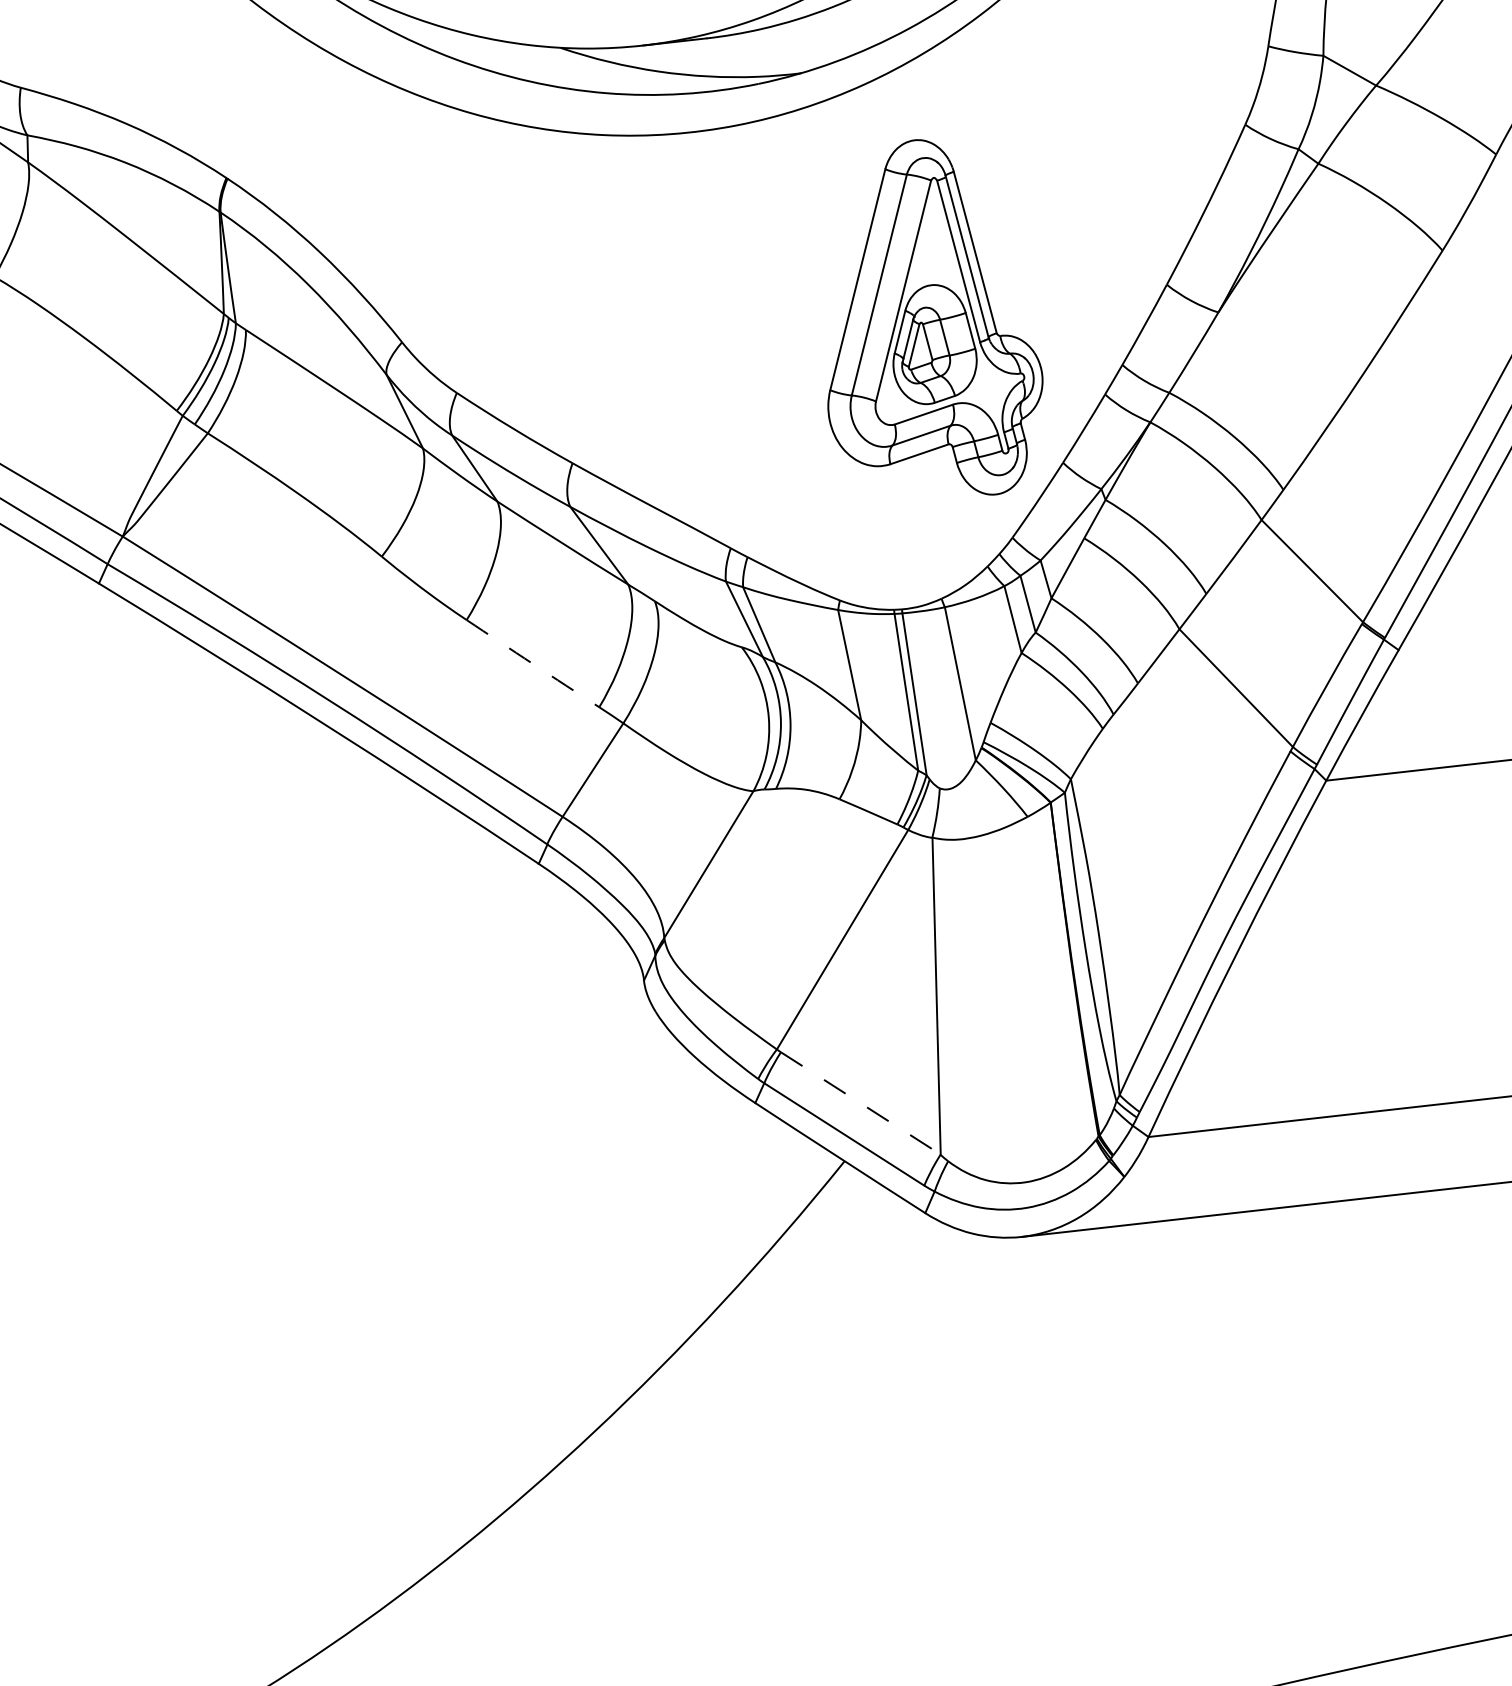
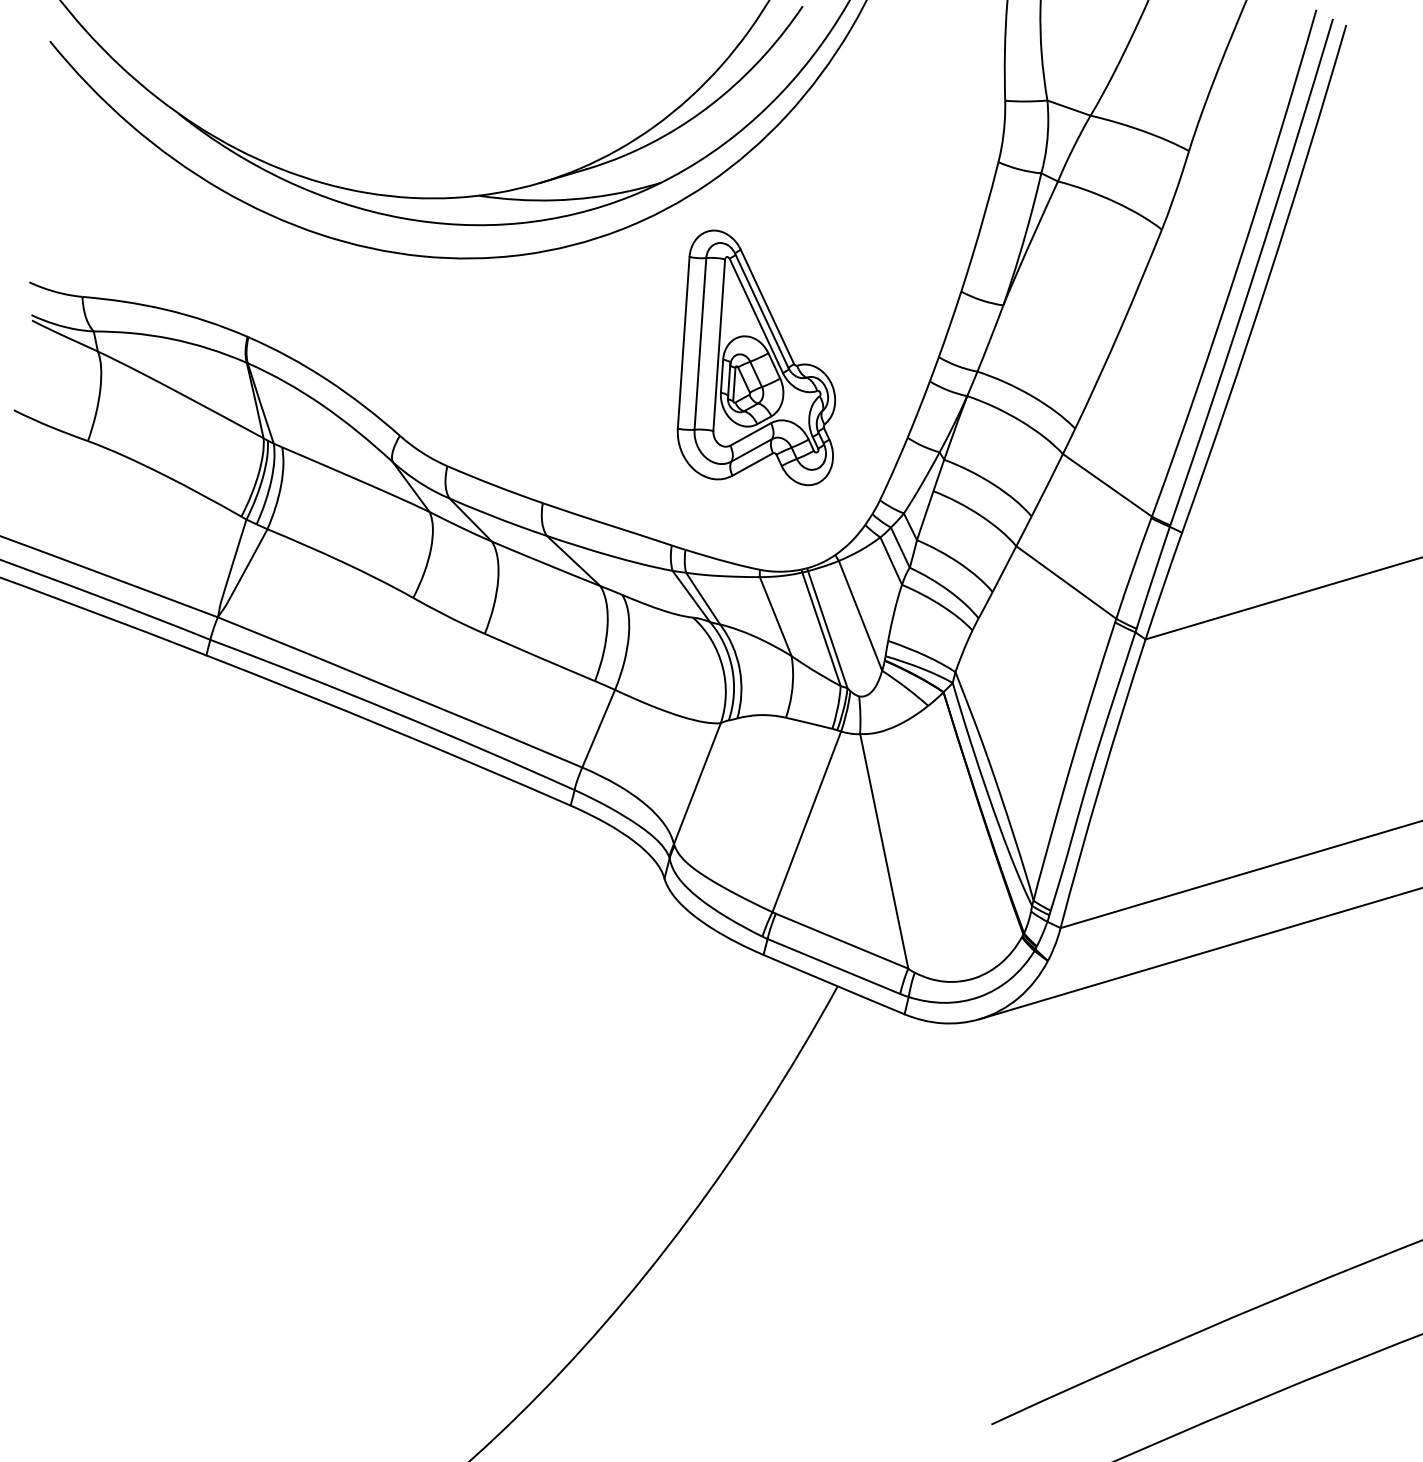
part: (949, 315) -> (756, 357), moved
arc: (532, 663) -> (539, 657), dashed -> solid
line: (861, 1103) -> (842, 941), dashed -> solid

